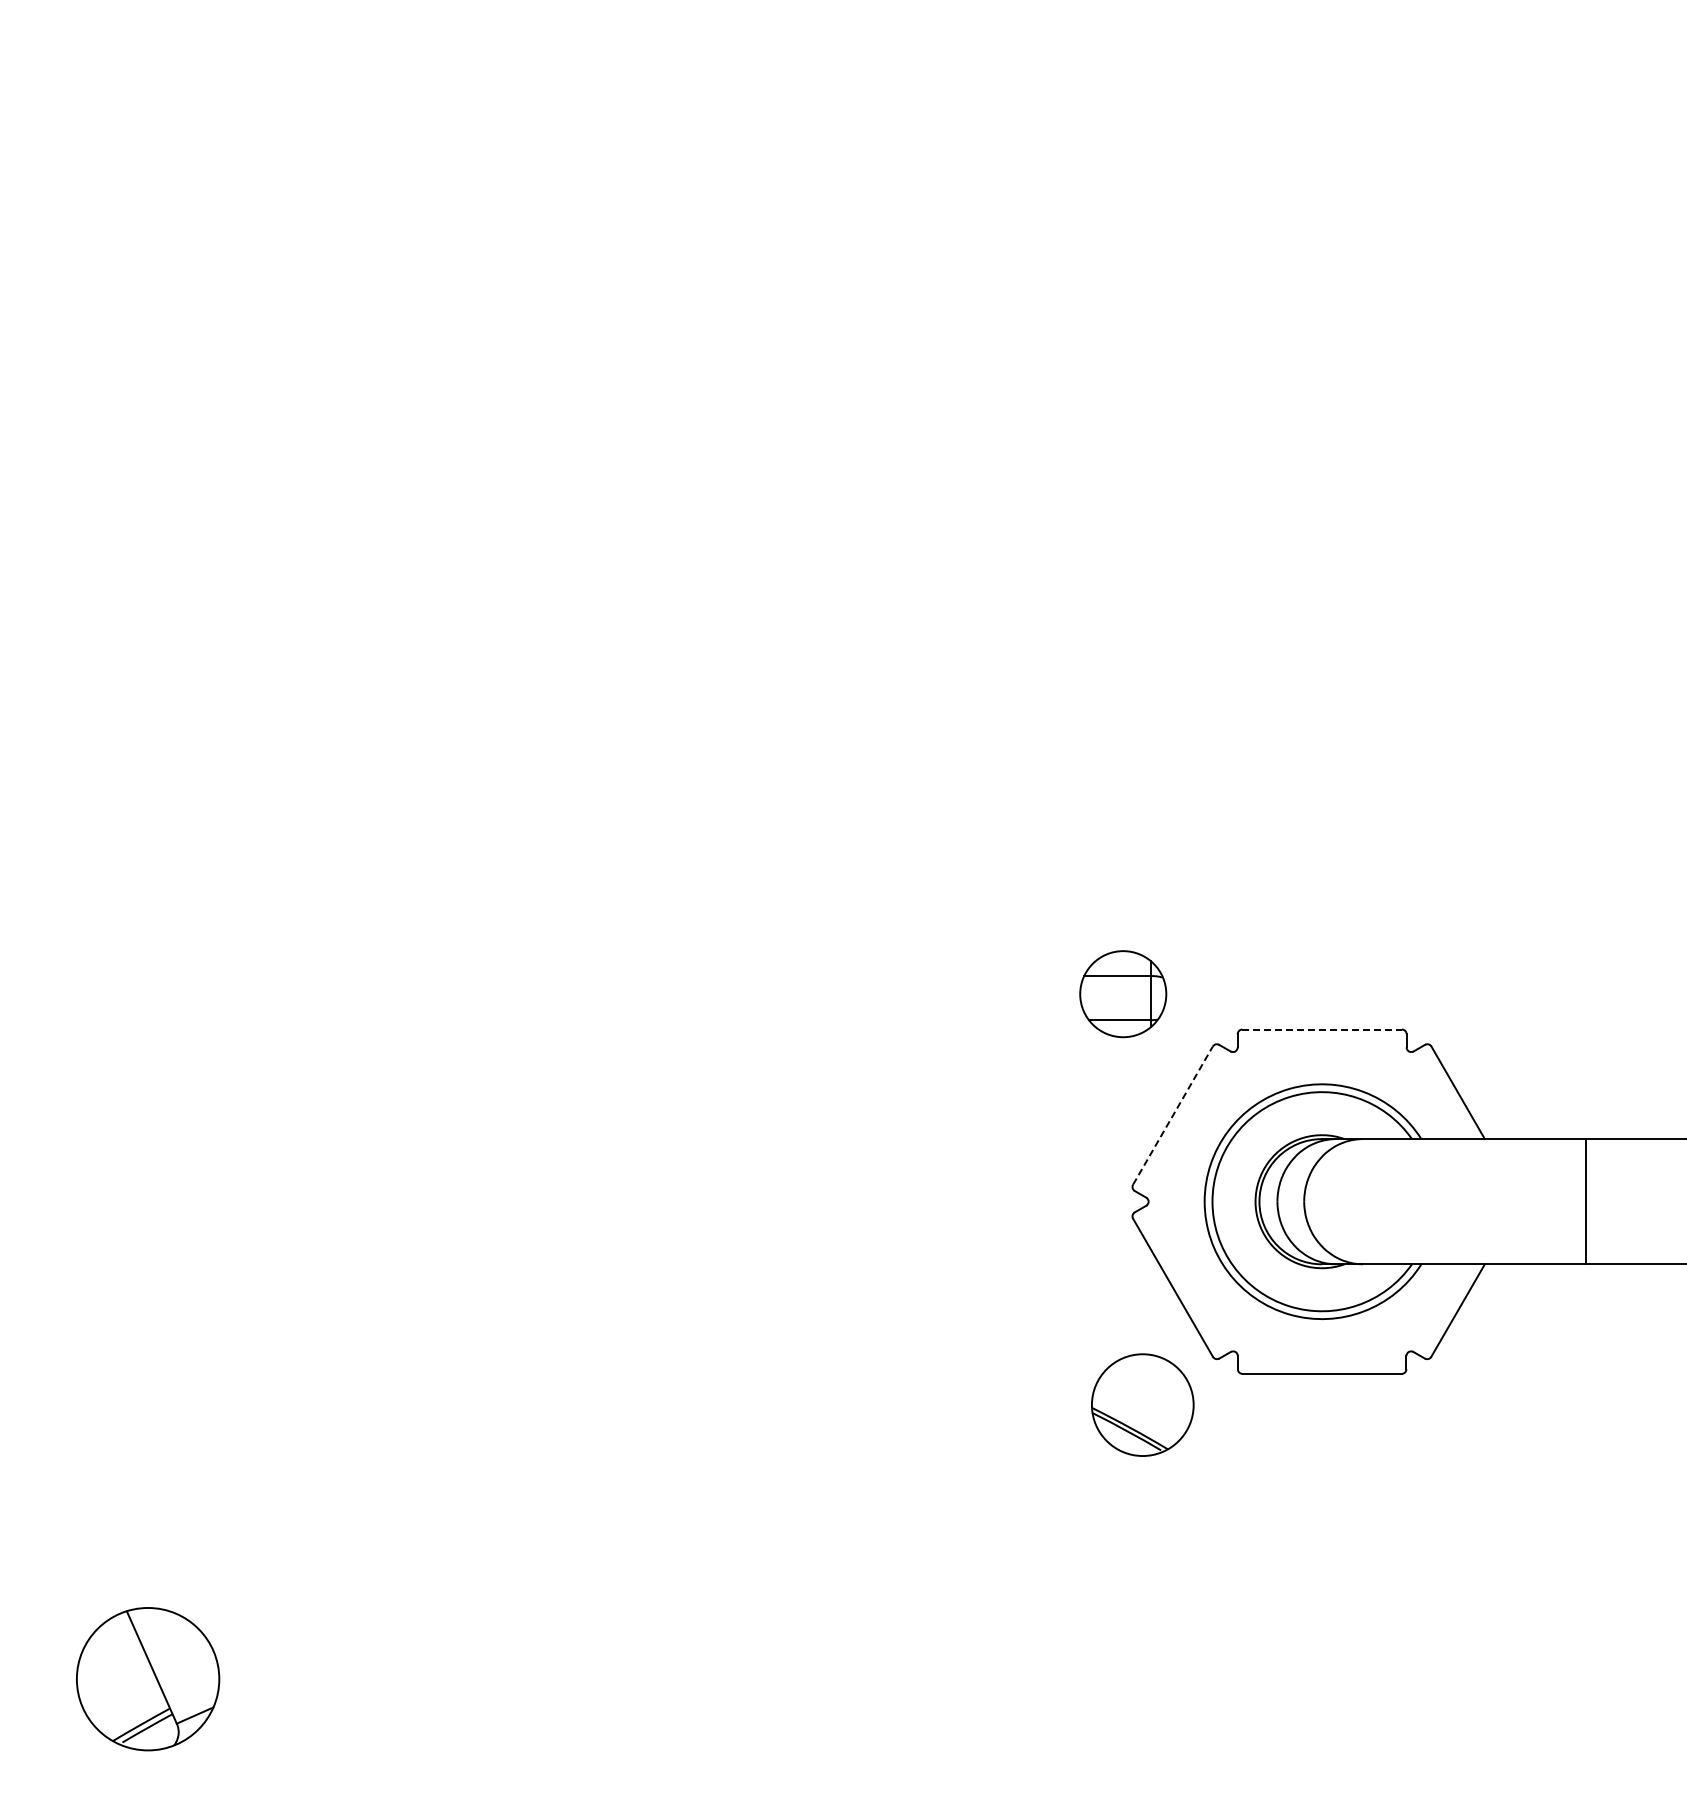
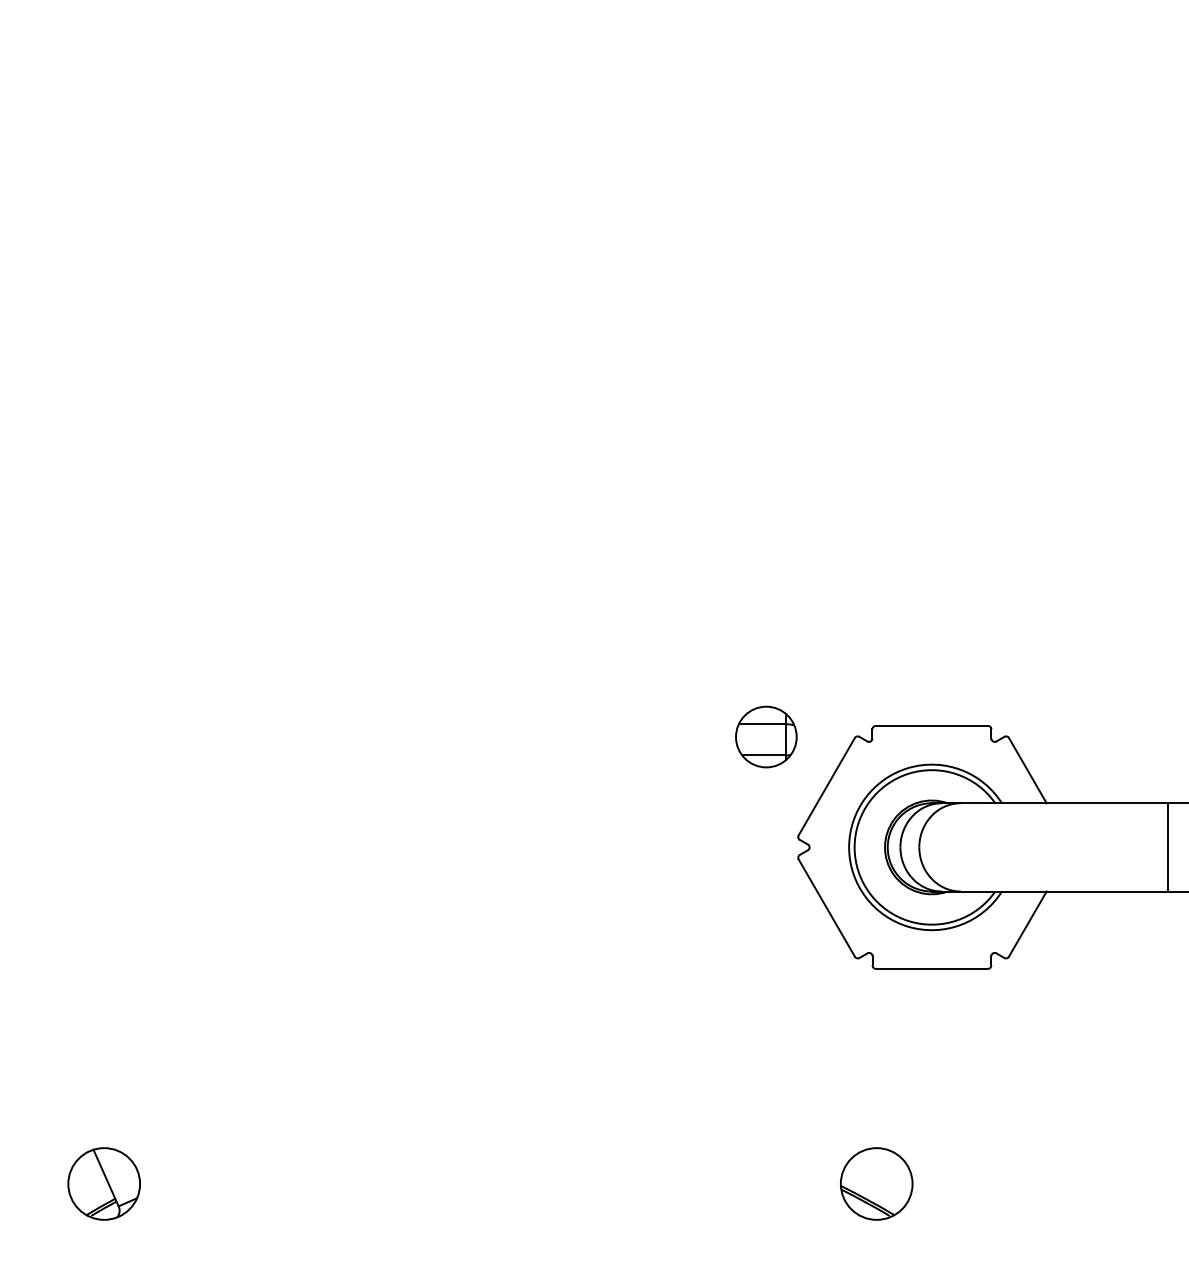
part: (1123, 994) -> (766, 737), moved
line: (1322, 1029) -> (932, 726), dashed -> solid
line: (1172, 1115) -> (826, 786), dashed -> solid
line: (1586, 1201) -> (1168, 847), moved
part: (1142, 1404) -> (876, 1183), moved
part: (147, 1678) -> (103, 1183), size x0.71

